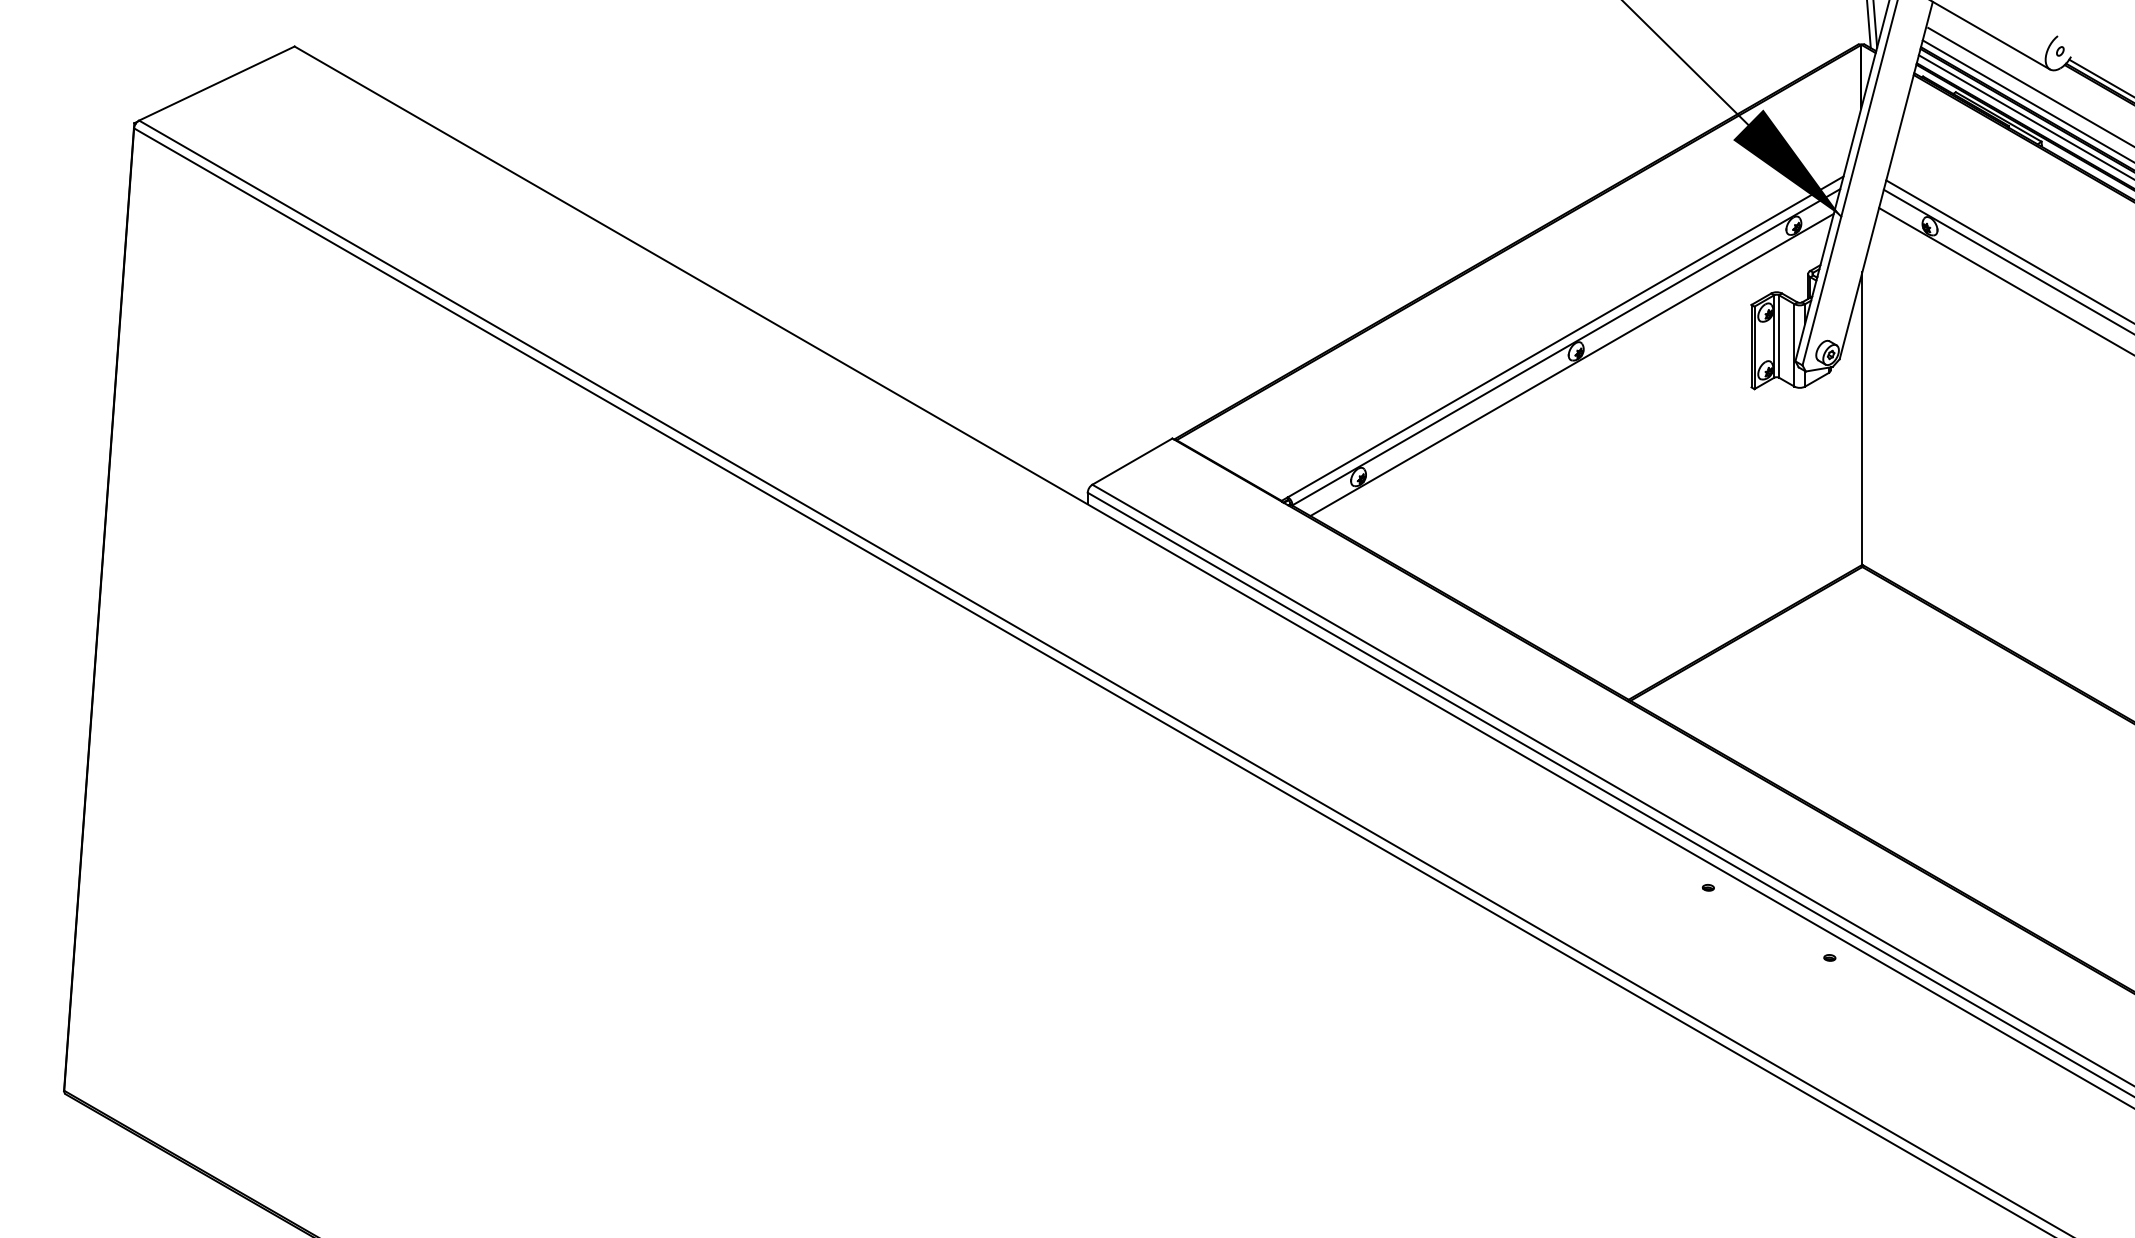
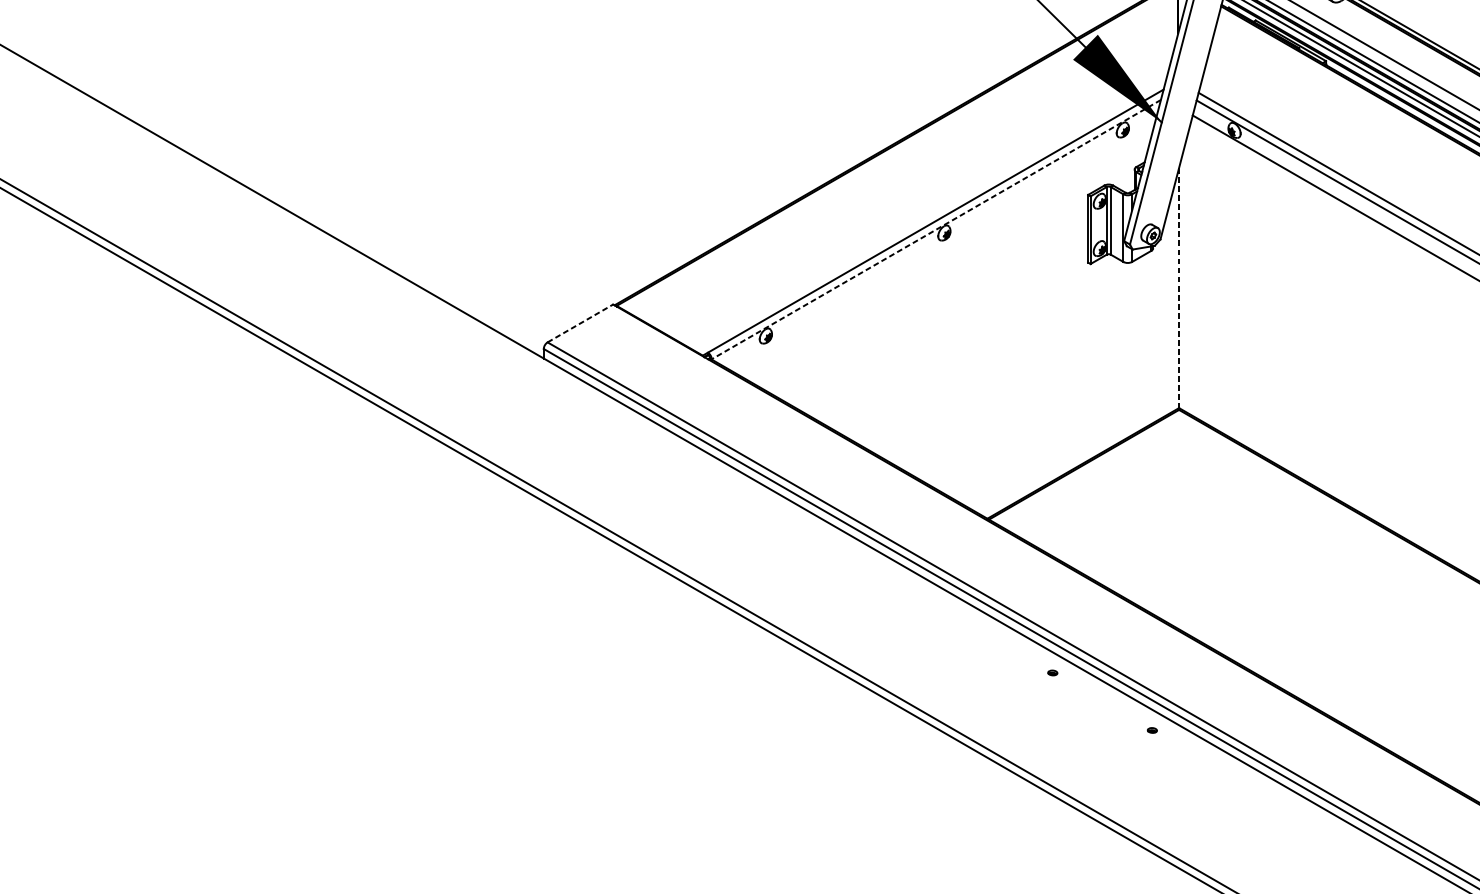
line: (1565, 347) -> (935, 229), solid -> dashed
line: (1571, 364) -> (940, 243), removed
line: (1862, 418) -> (1179, 288), solid -> dashed
line: (1132, 461) -> (580, 323), solid -> dashed

